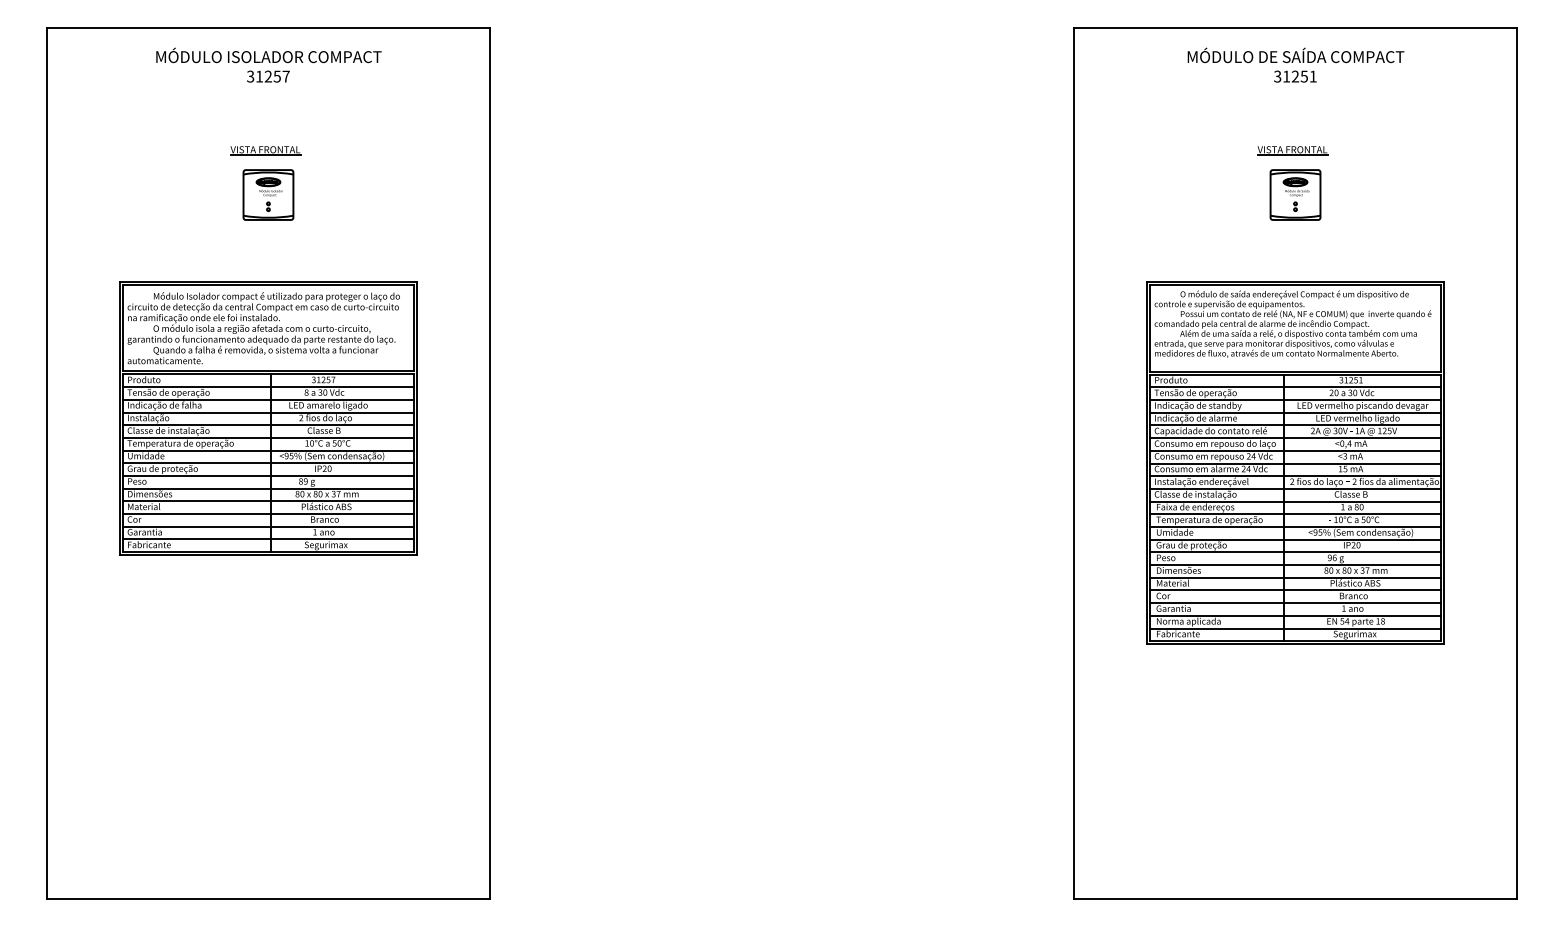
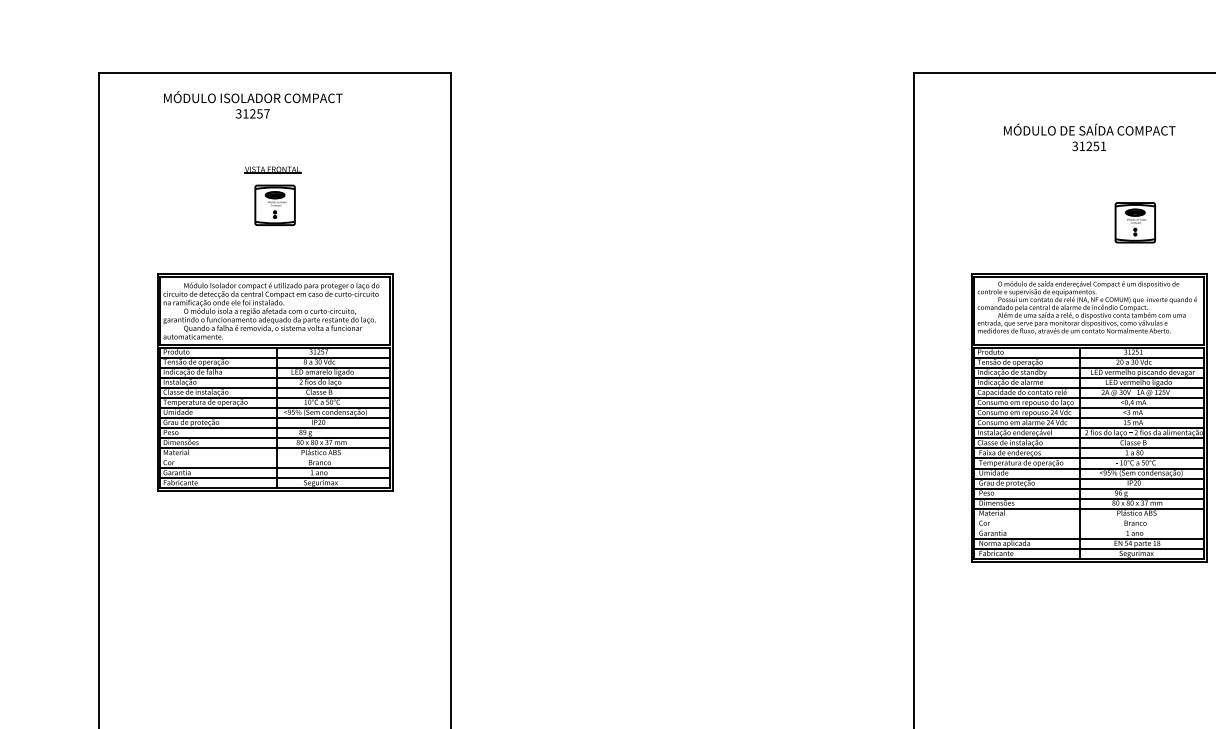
text: (268, 64) -> (252, 104), moved
text: (1295, 64) -> (1089, 136), moved
part: (1292, 150) -> (1086, 170), removed
part: (1295, 194) -> (1135, 222), moved
line: (268, 514) -> (275, 458), removed
line: (1295, 590) -> (1089, 518), removed
line: (1295, 603) -> (1089, 529), removed

